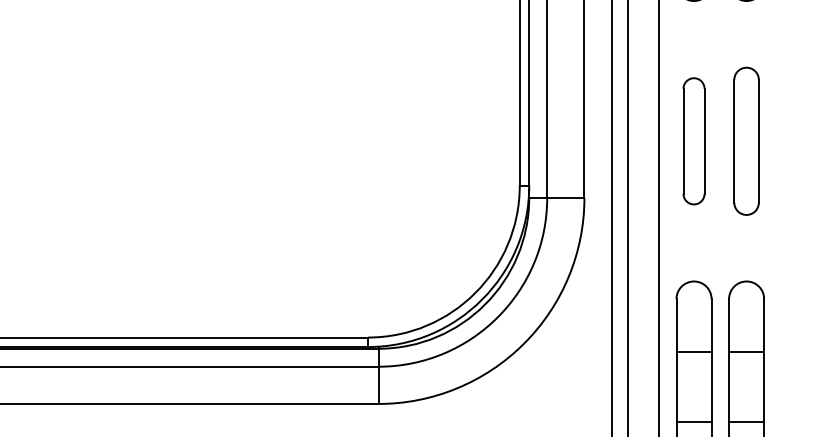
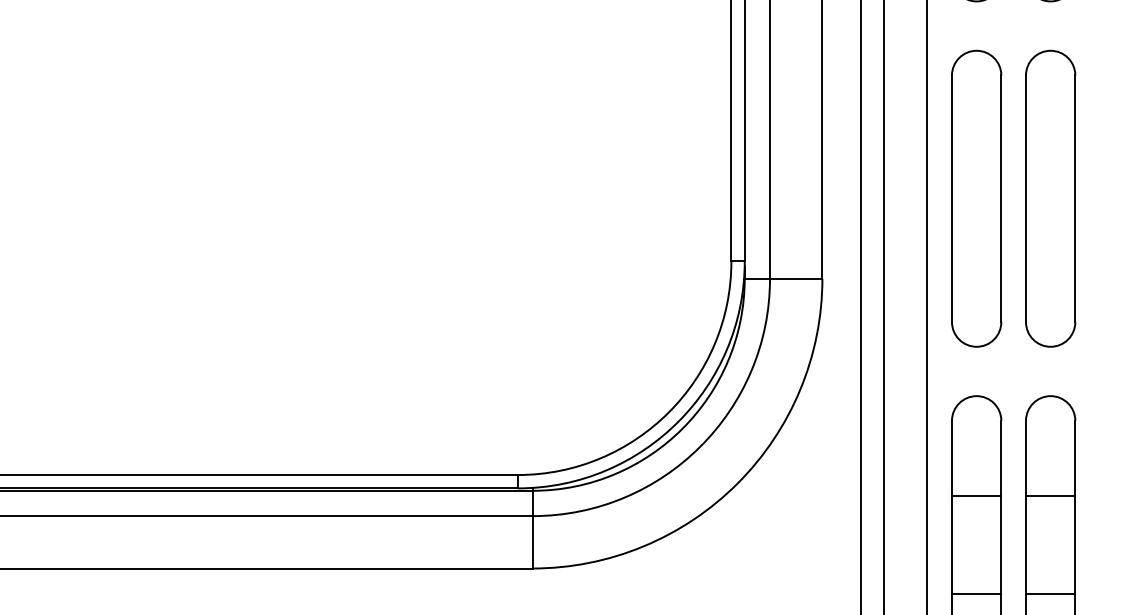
part: (693, 141) -> (975, 199), size x1.67
part: (746, 141) -> (1050, 199), size x1.43

